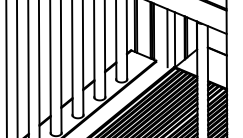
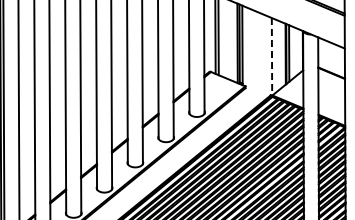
line: (167, 38) -> (261, 54), removed
line: (175, 39) -> (272, 56), solid -> dashed

